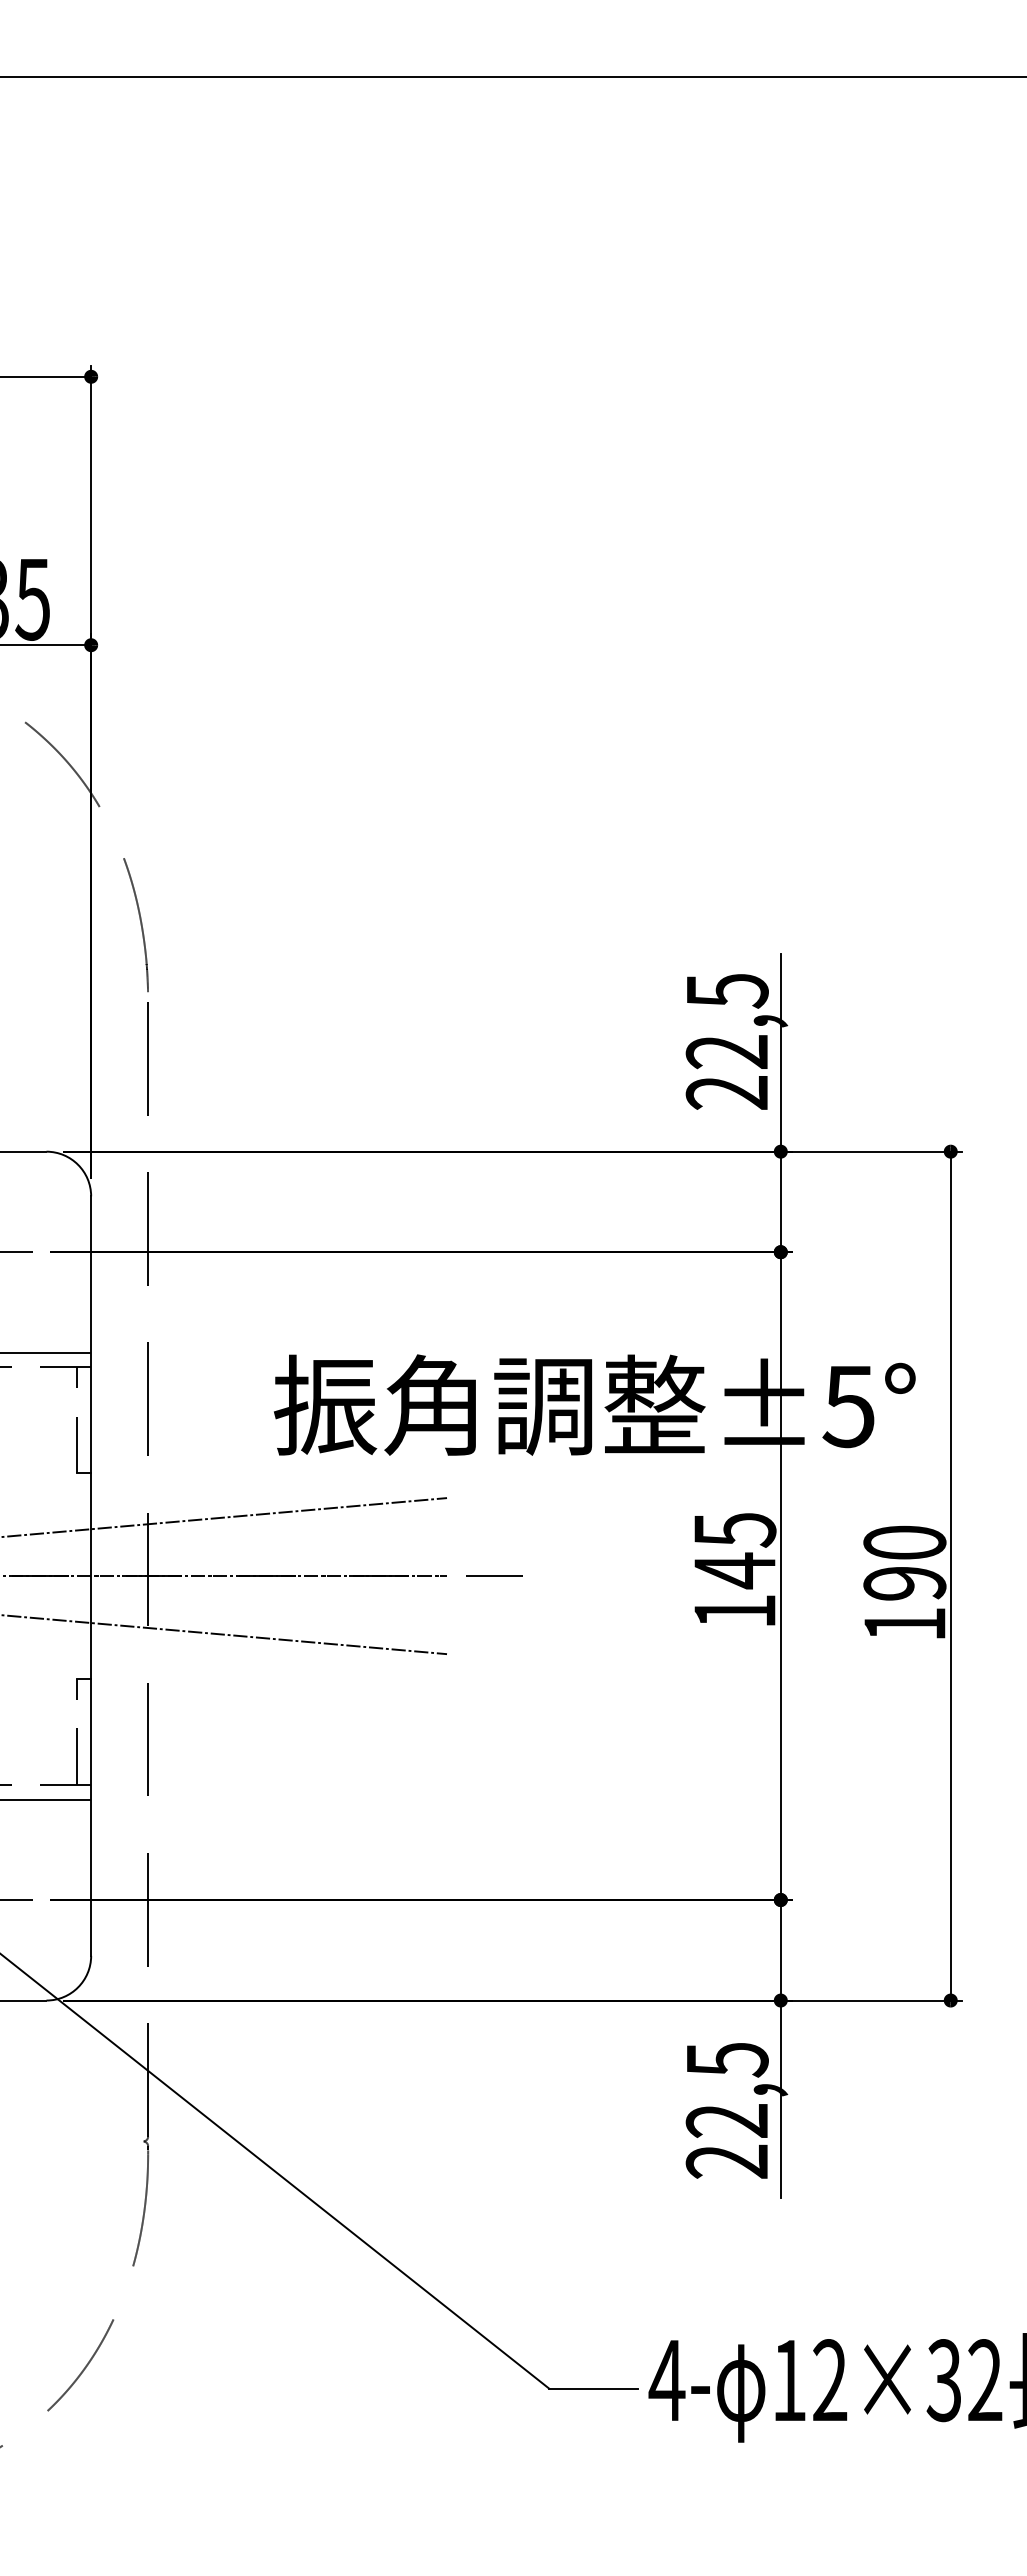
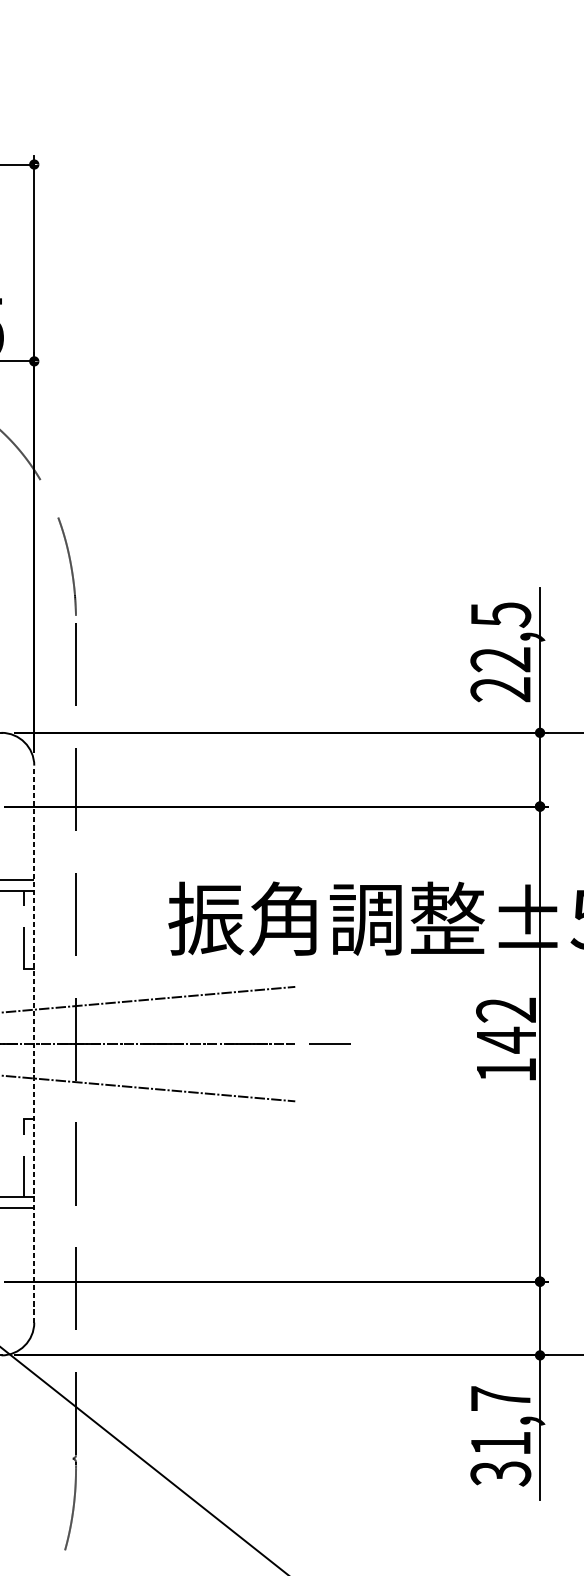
text: (734, 1530) -> (506, 1010), 145 -> 142
line: (91, 1576) -> (34, 1044), solid -> dashed
text: (726, 2110) -> (500, 1436), 22,5 -> 31,7

